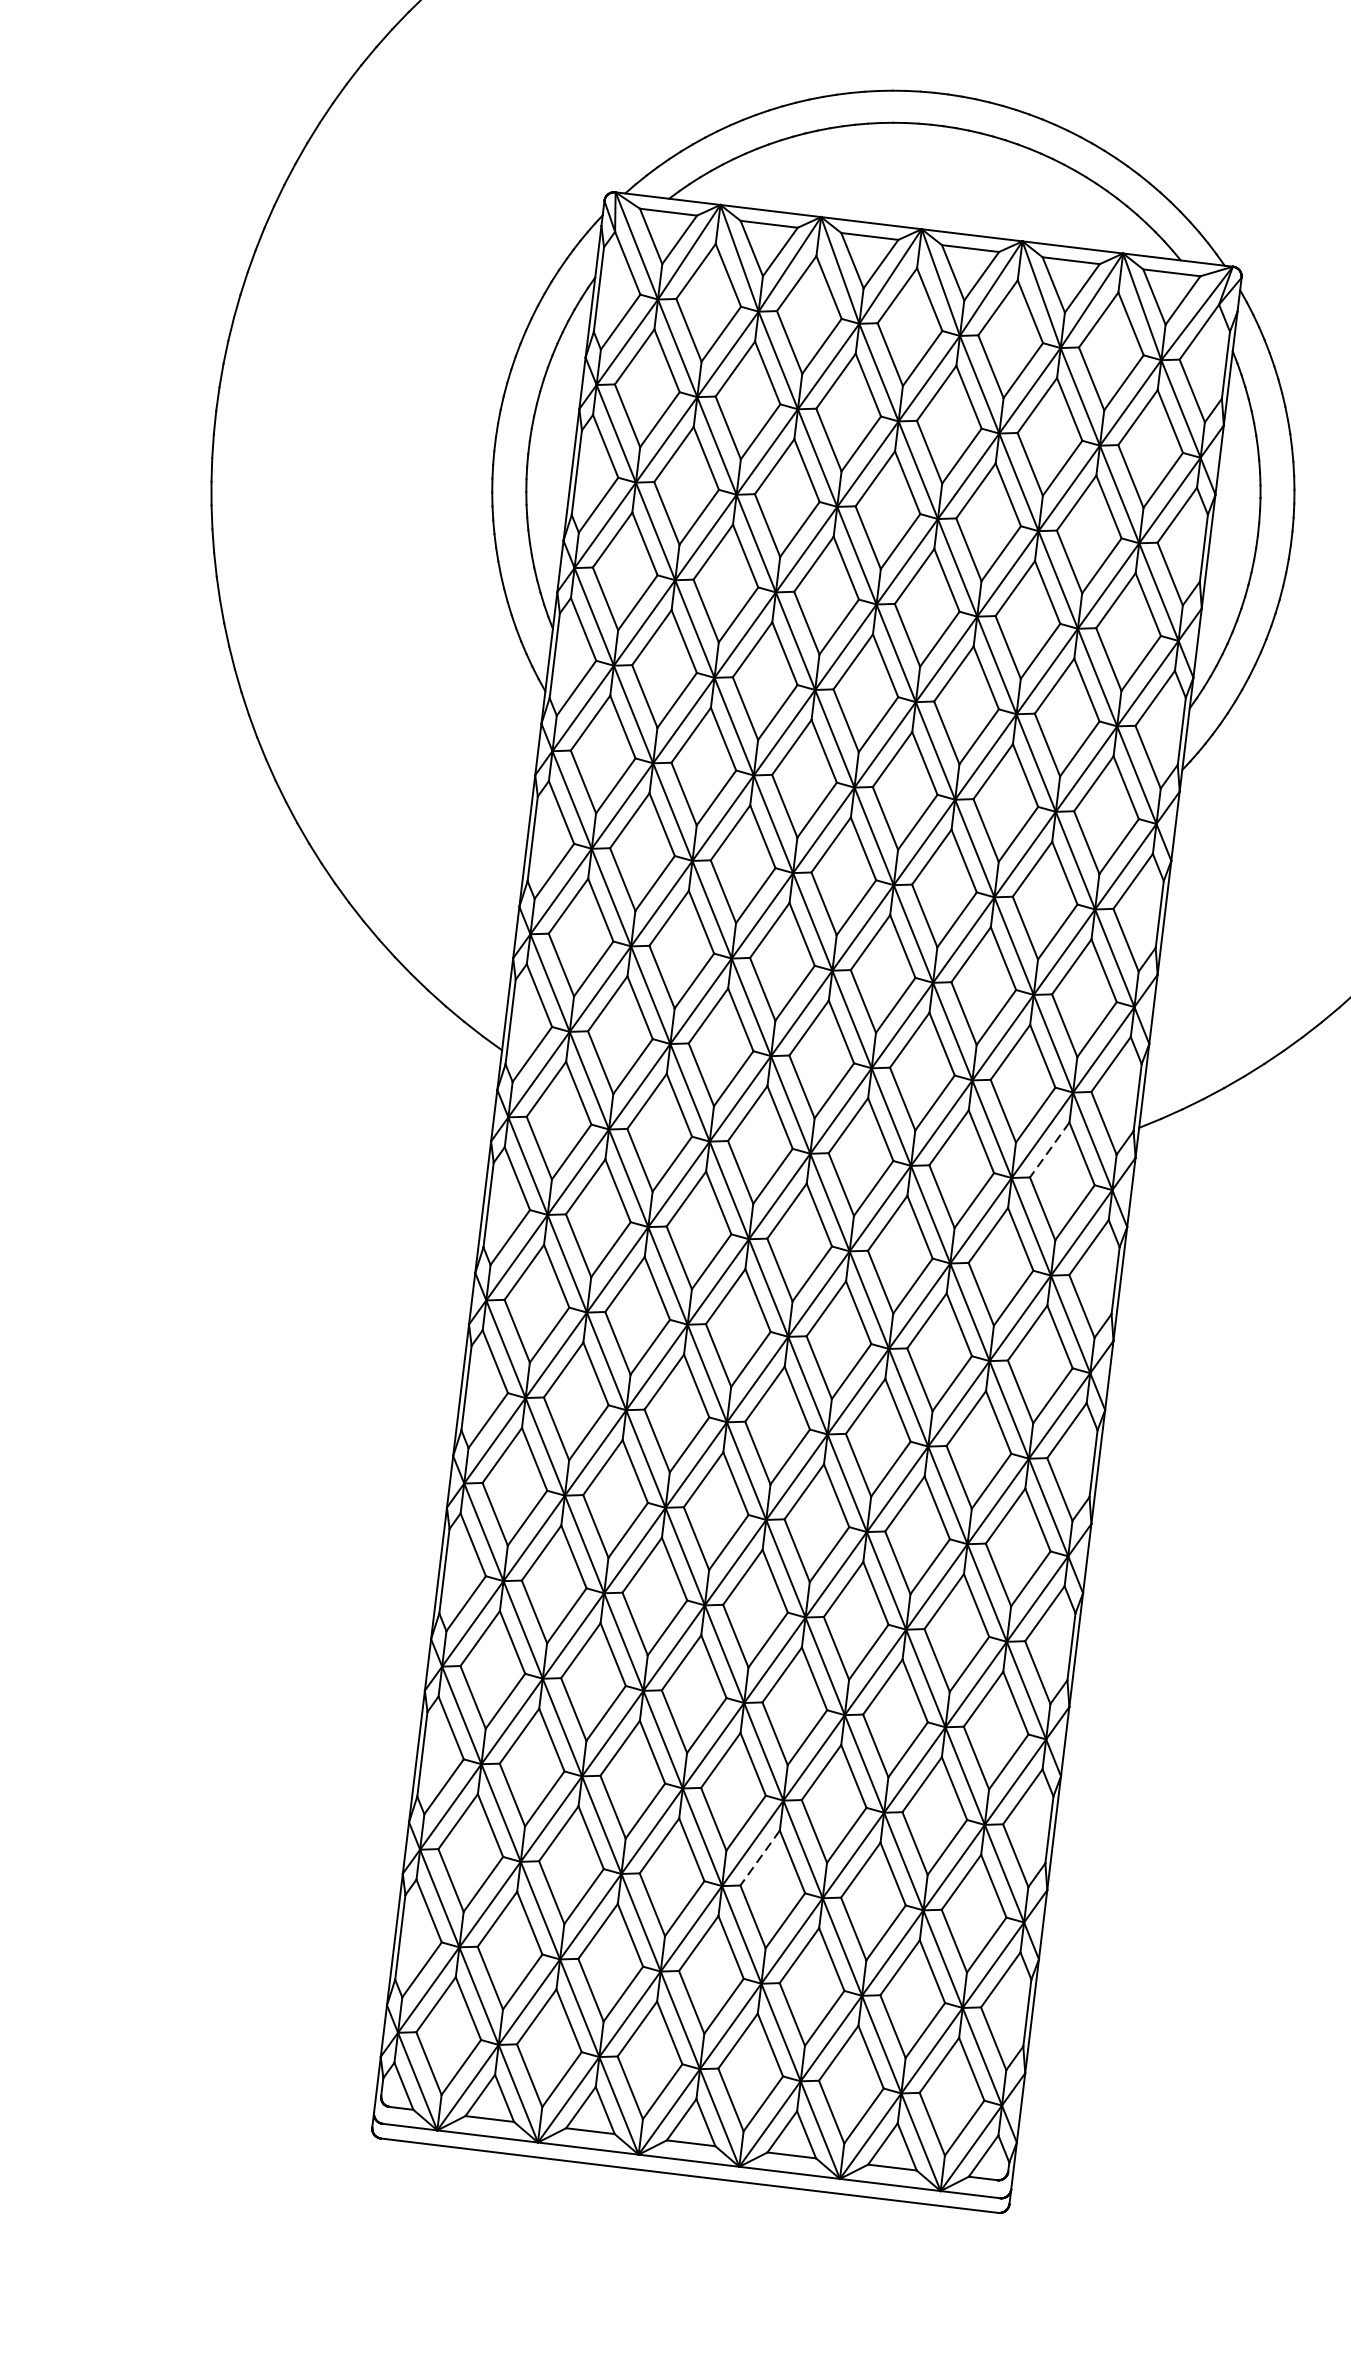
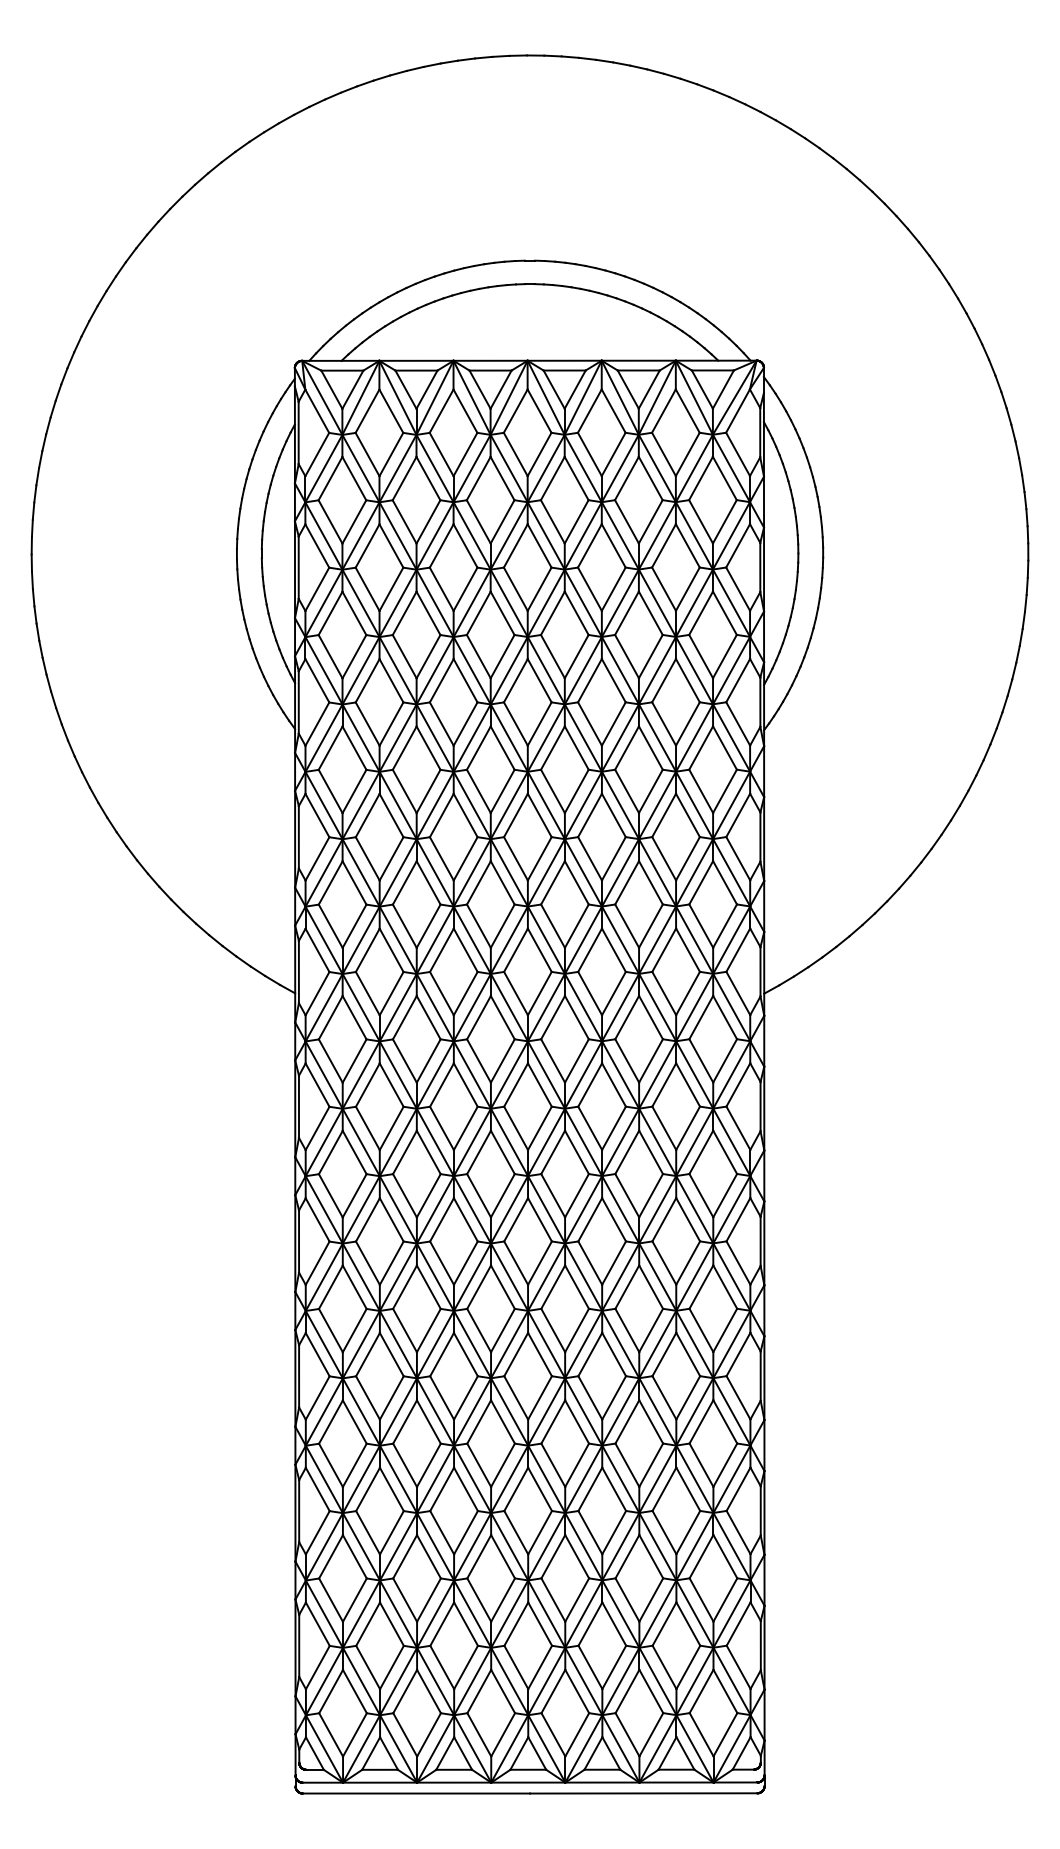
line: (1050, 1149) -> (701, 1017), dashed -> solid
line: (760, 1857) -> (553, 1556), dashed -> solid

